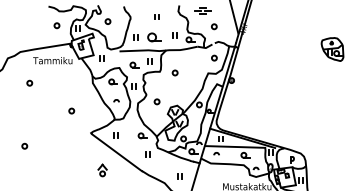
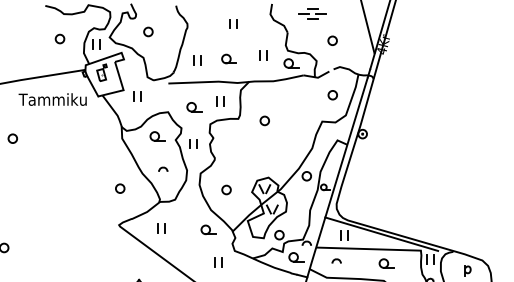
part: (154, 36) -> (228, 57), size x0.62
part: (156, 101) -> (225, 189), moved
part: (71, 110) -> (119, 187), moved

